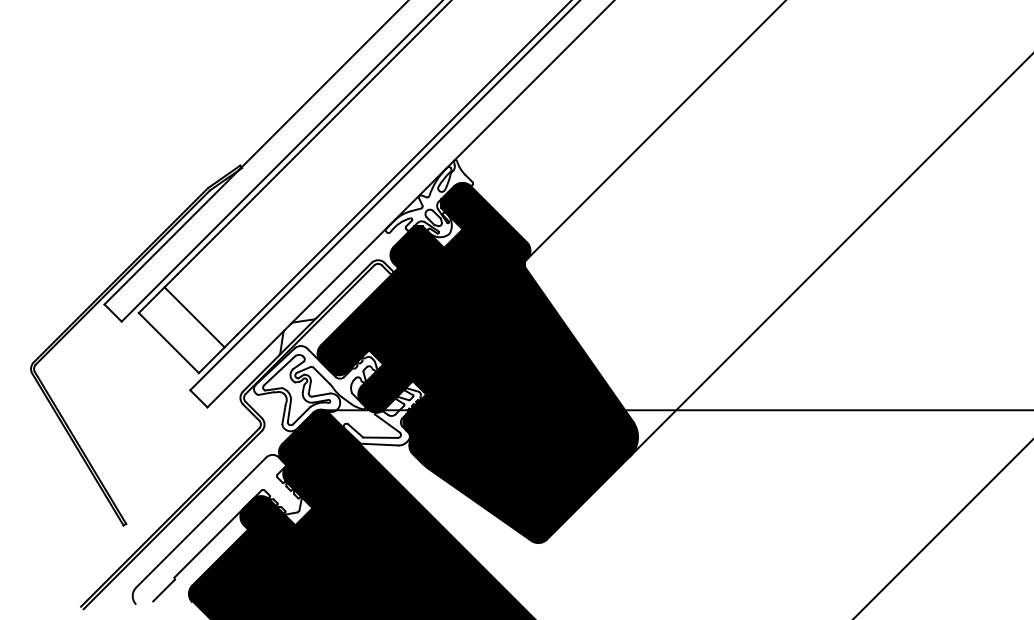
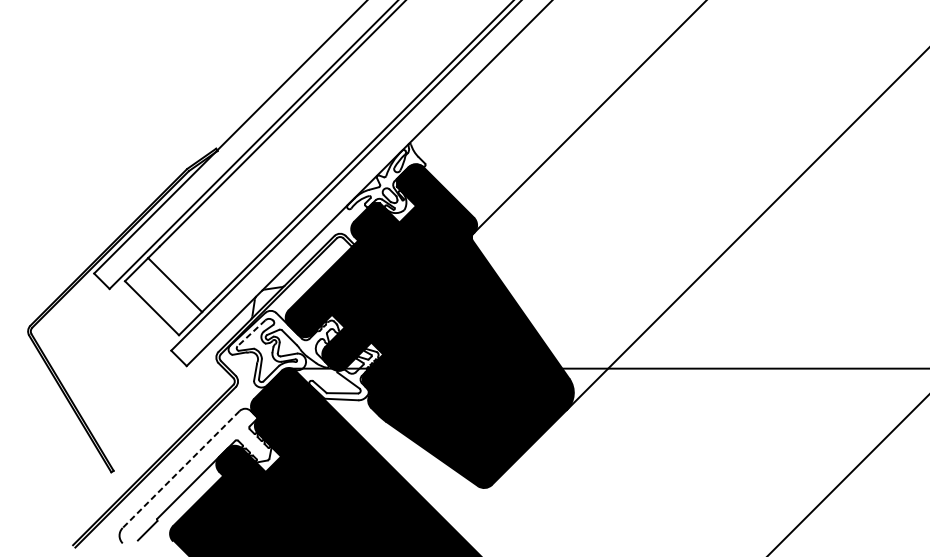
line: (279, 371) -> (251, 333), solid -> dashed
line: (201, 522) -> (181, 469), solid -> dashed

